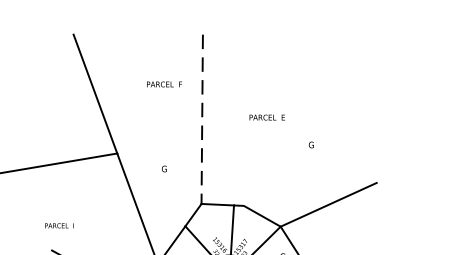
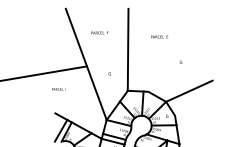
text: (163, 83) -> (99, 32), moved
text: (266, 116) -> (159, 36), moved
line: (202, 120) -> (128, 50), dashed -> solid
text: (58, 225) -> (58, 89), moved

